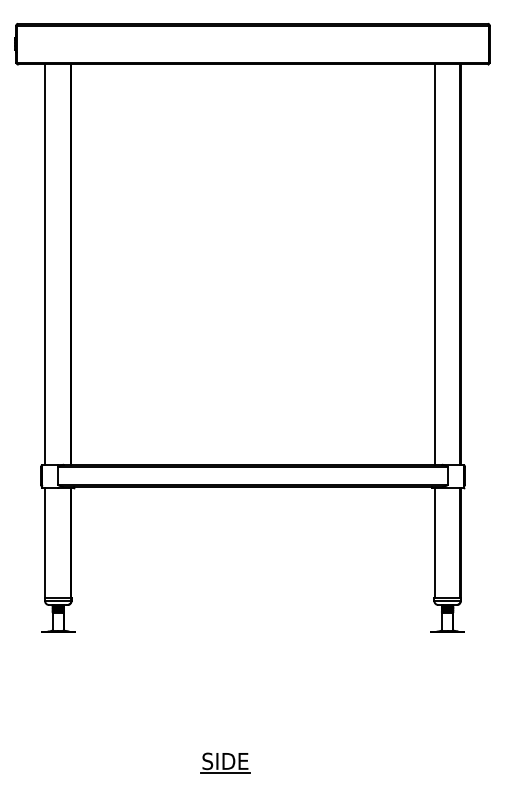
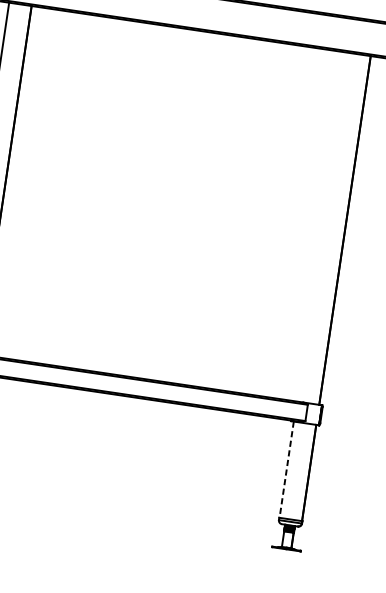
line: (434, 264) -> (322, 227), removed
line: (434, 543) -> (286, 470), solid -> dashed

